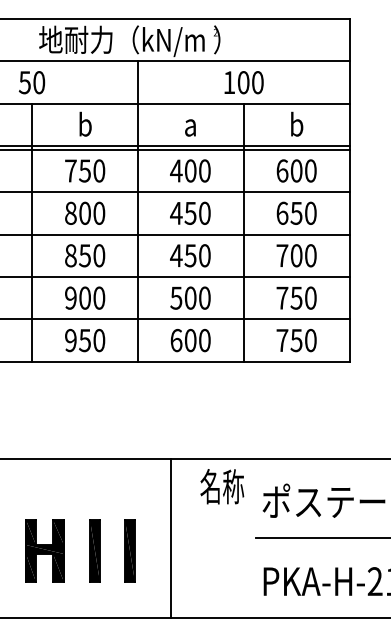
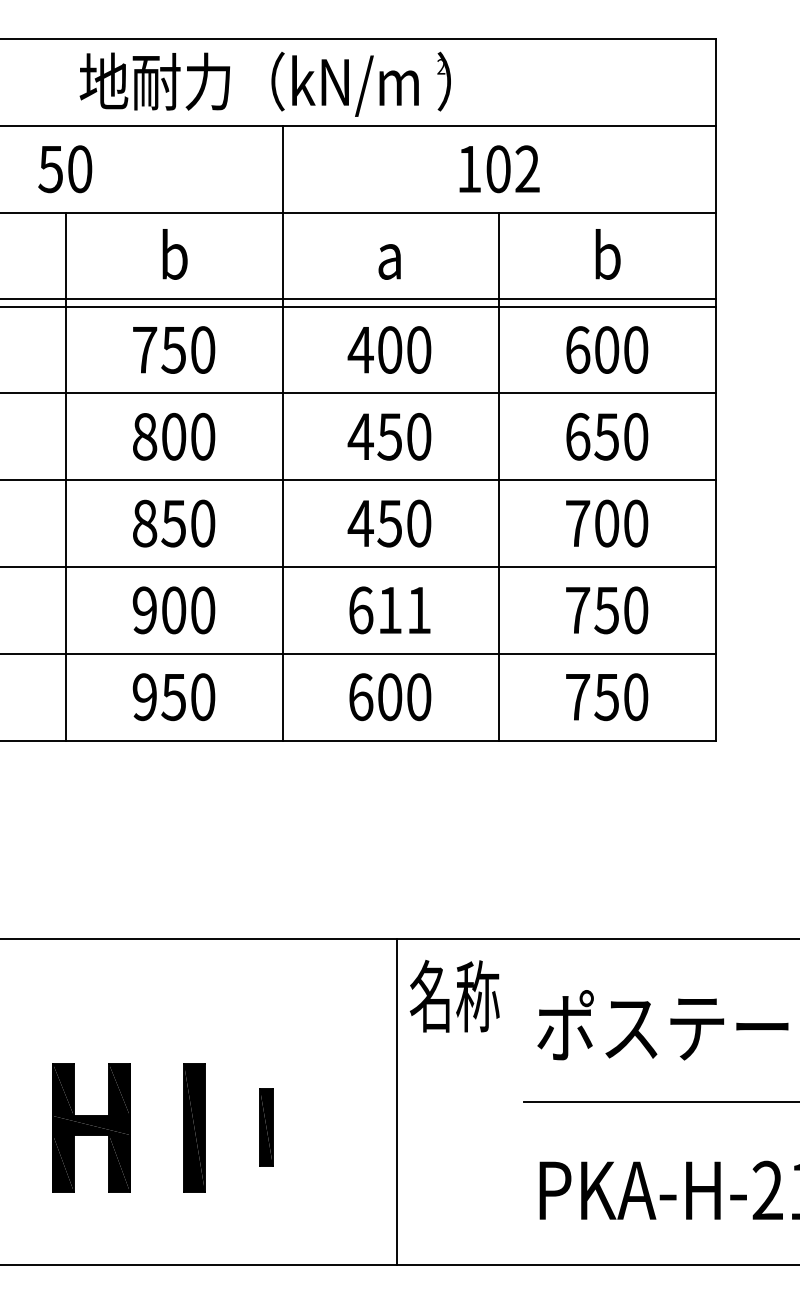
text: (257, 82) -> (526, 168), 100 -> 102
text: (190, 297) -> (389, 609), 500 -> 611
line: (171, 537) -> (397, 1100), moved
part: (129, 550) -> (264, 1126), size x0.6

